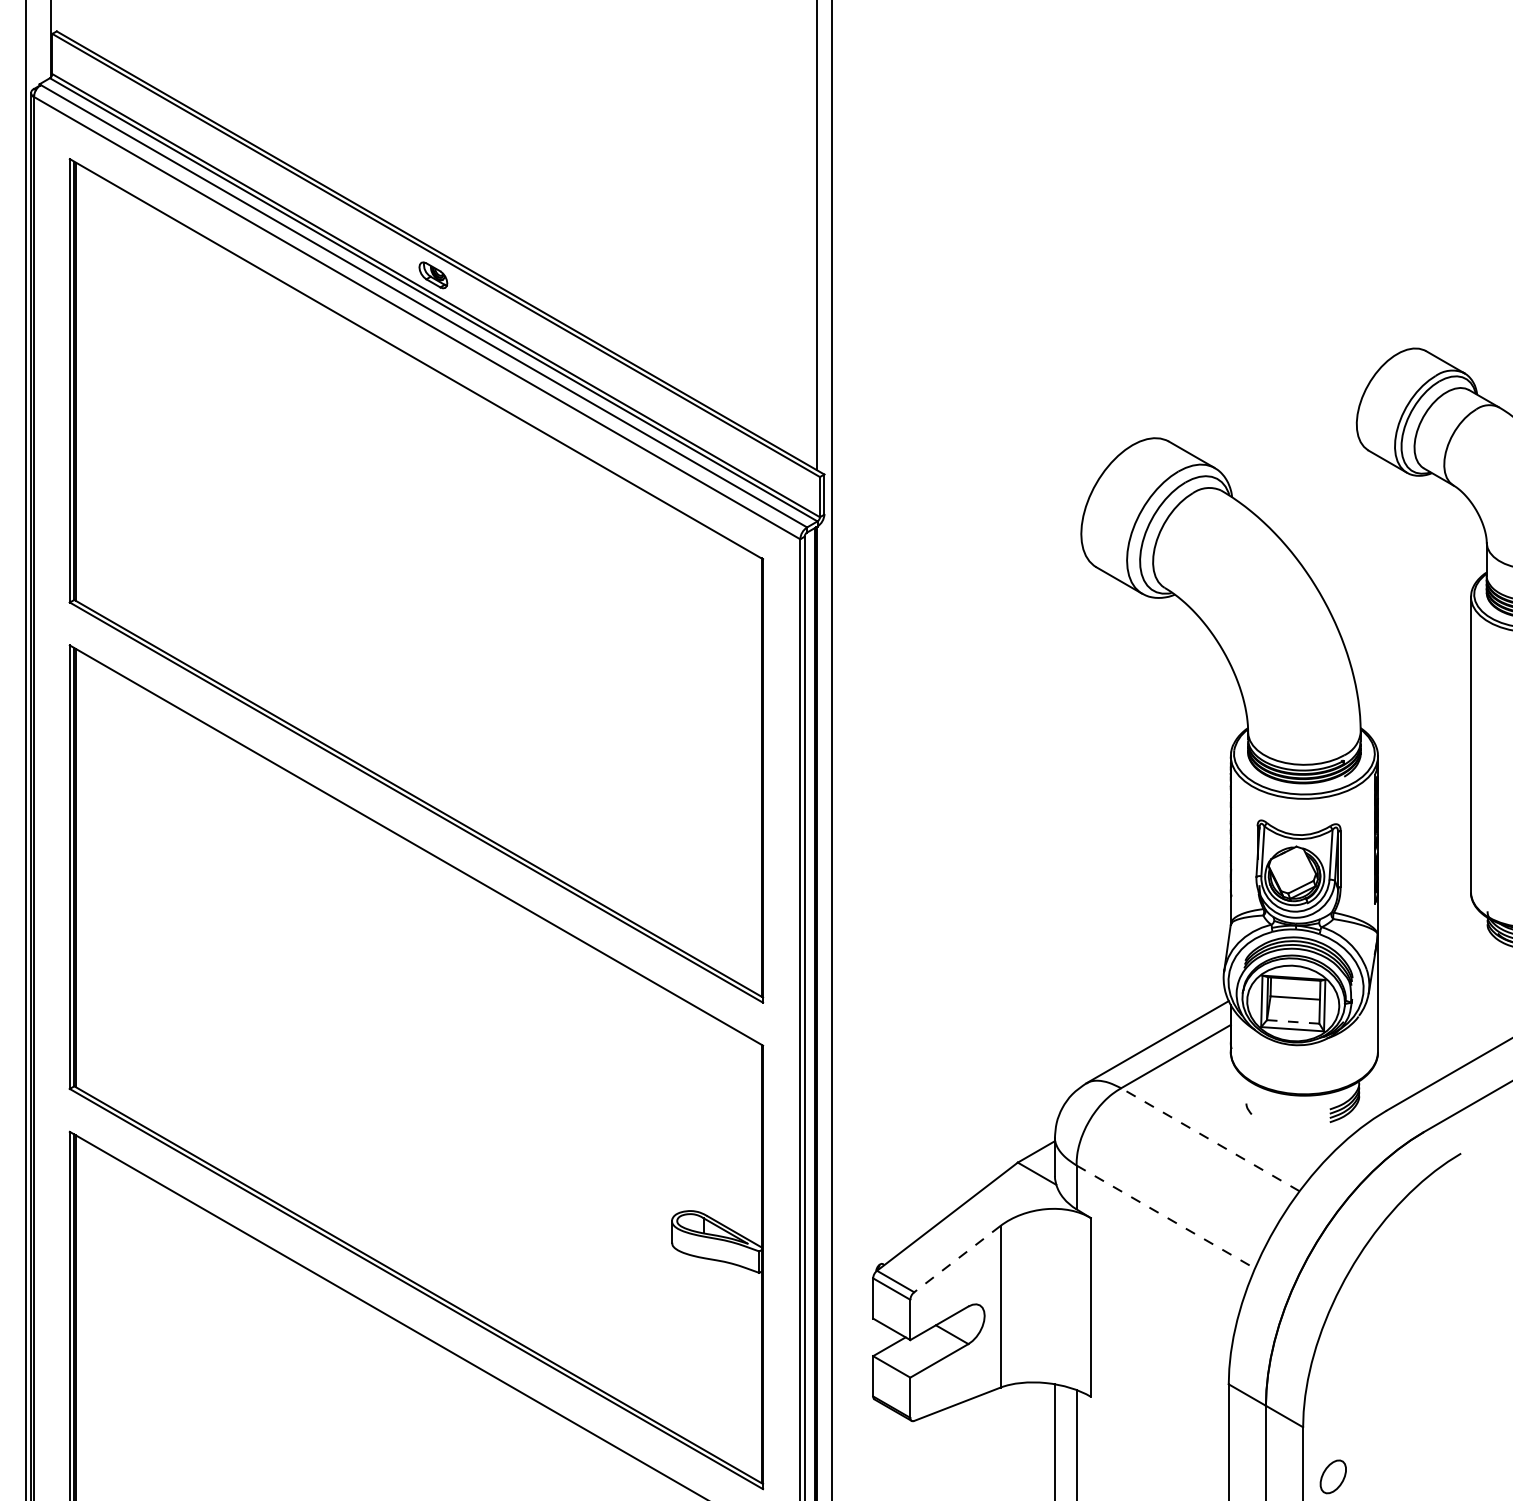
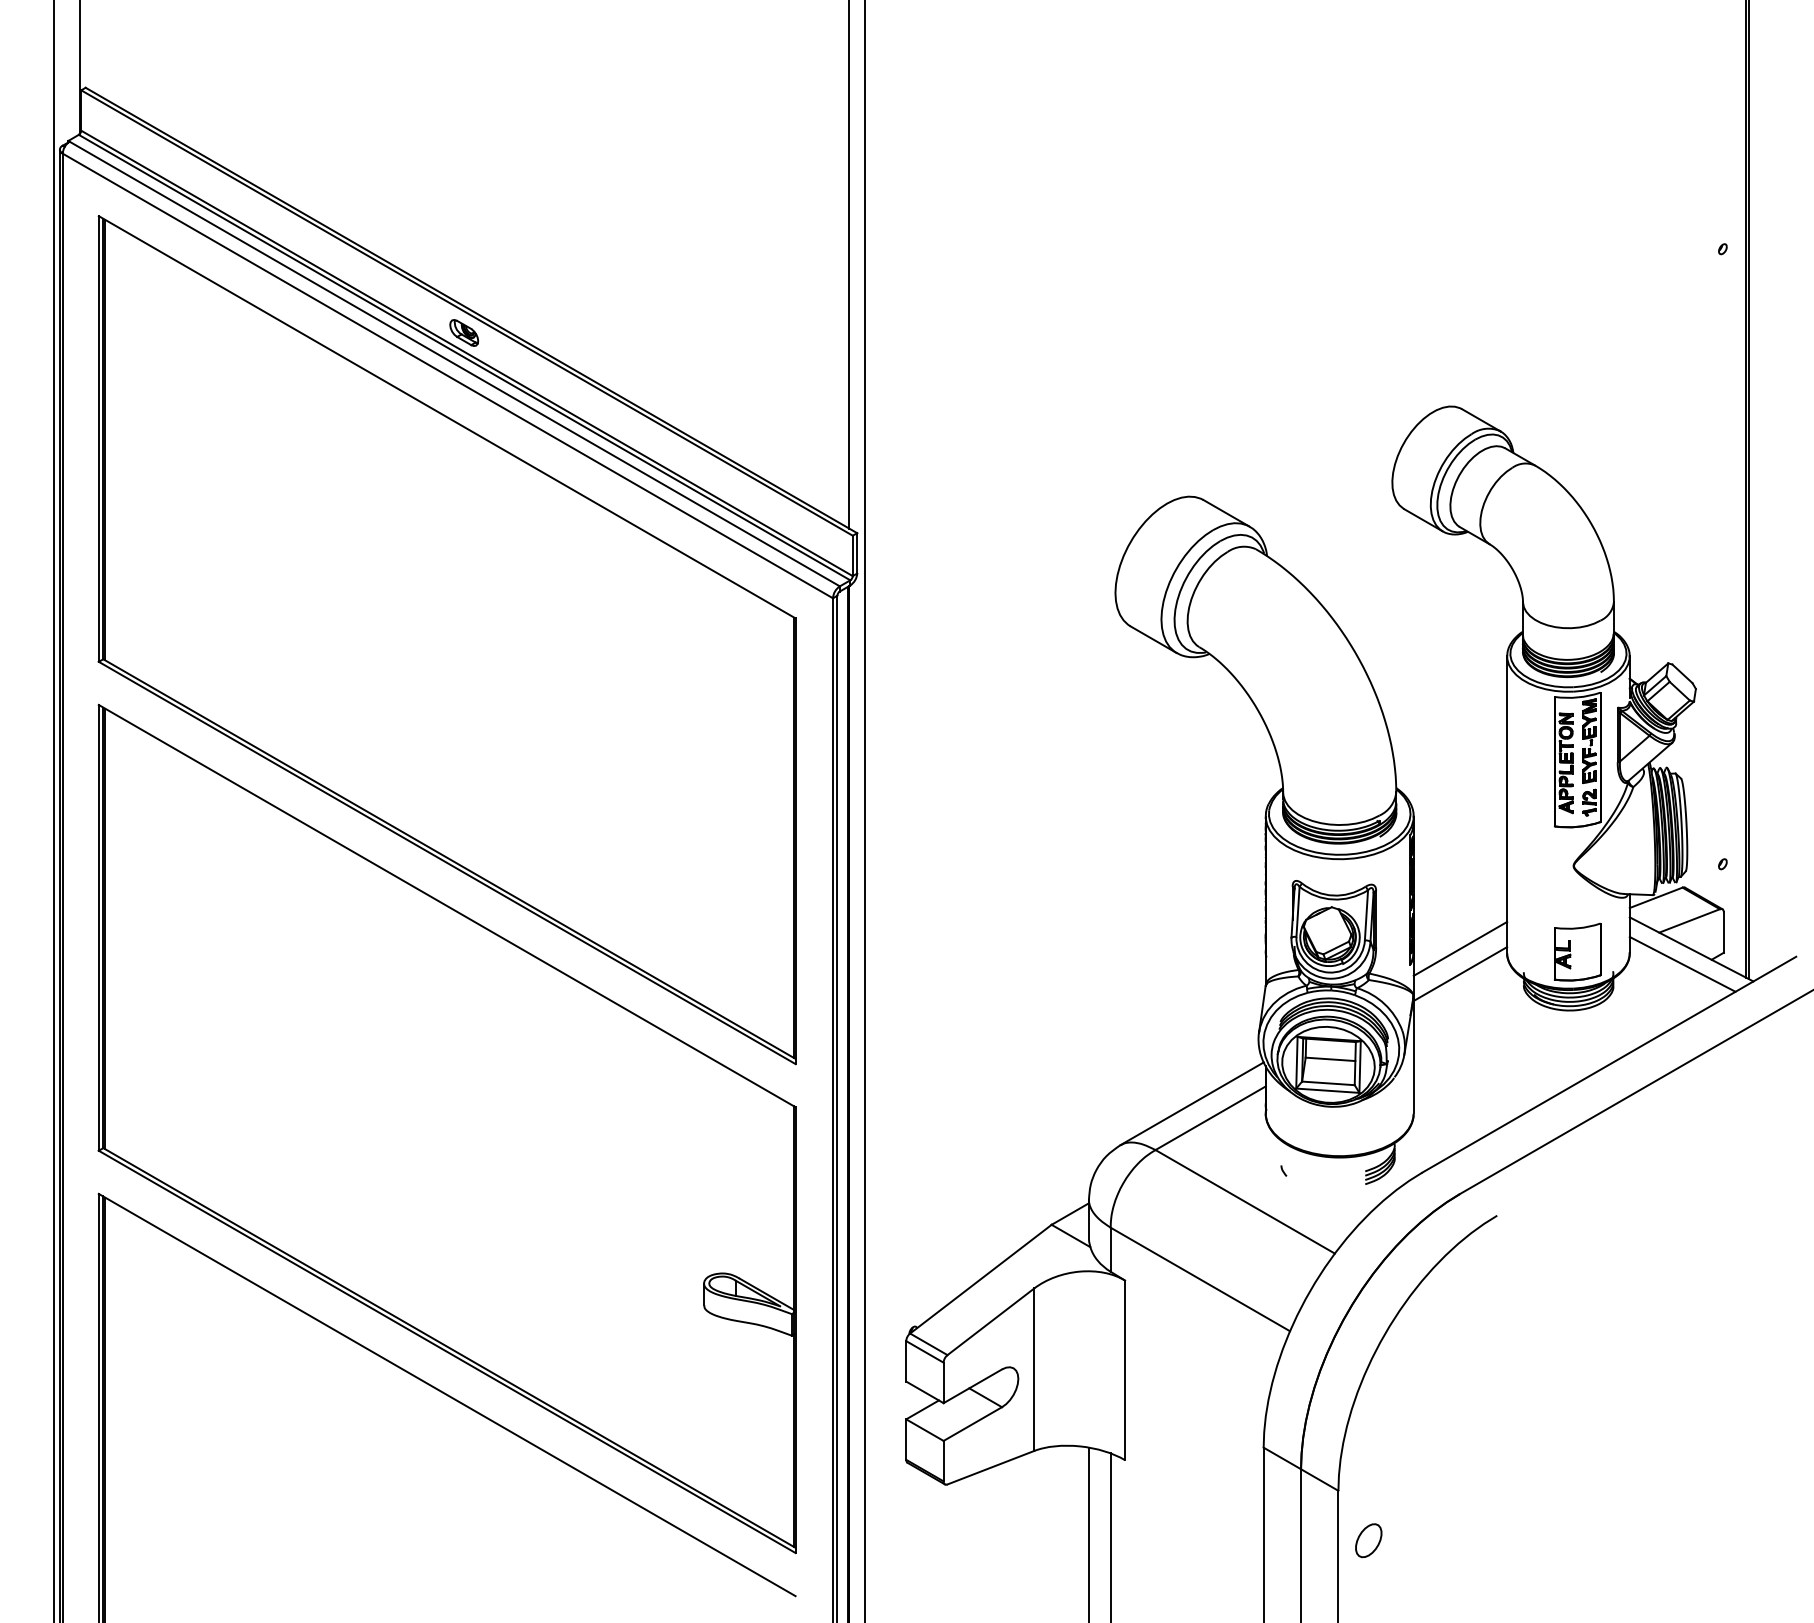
line: (1424, 887) -> (1460, 948), added
line: (1424, 913) -> (1460, 974), added
line: (1293, 1022) -> (1328, 1083), dashed -> solid
line: (1210, 1139) -> (1245, 1201), dashed -> solid
line: (1165, 1217) -> (1200, 1279), dashed -> solid
line: (956, 1258) -> (990, 1321), dashed -> solid

